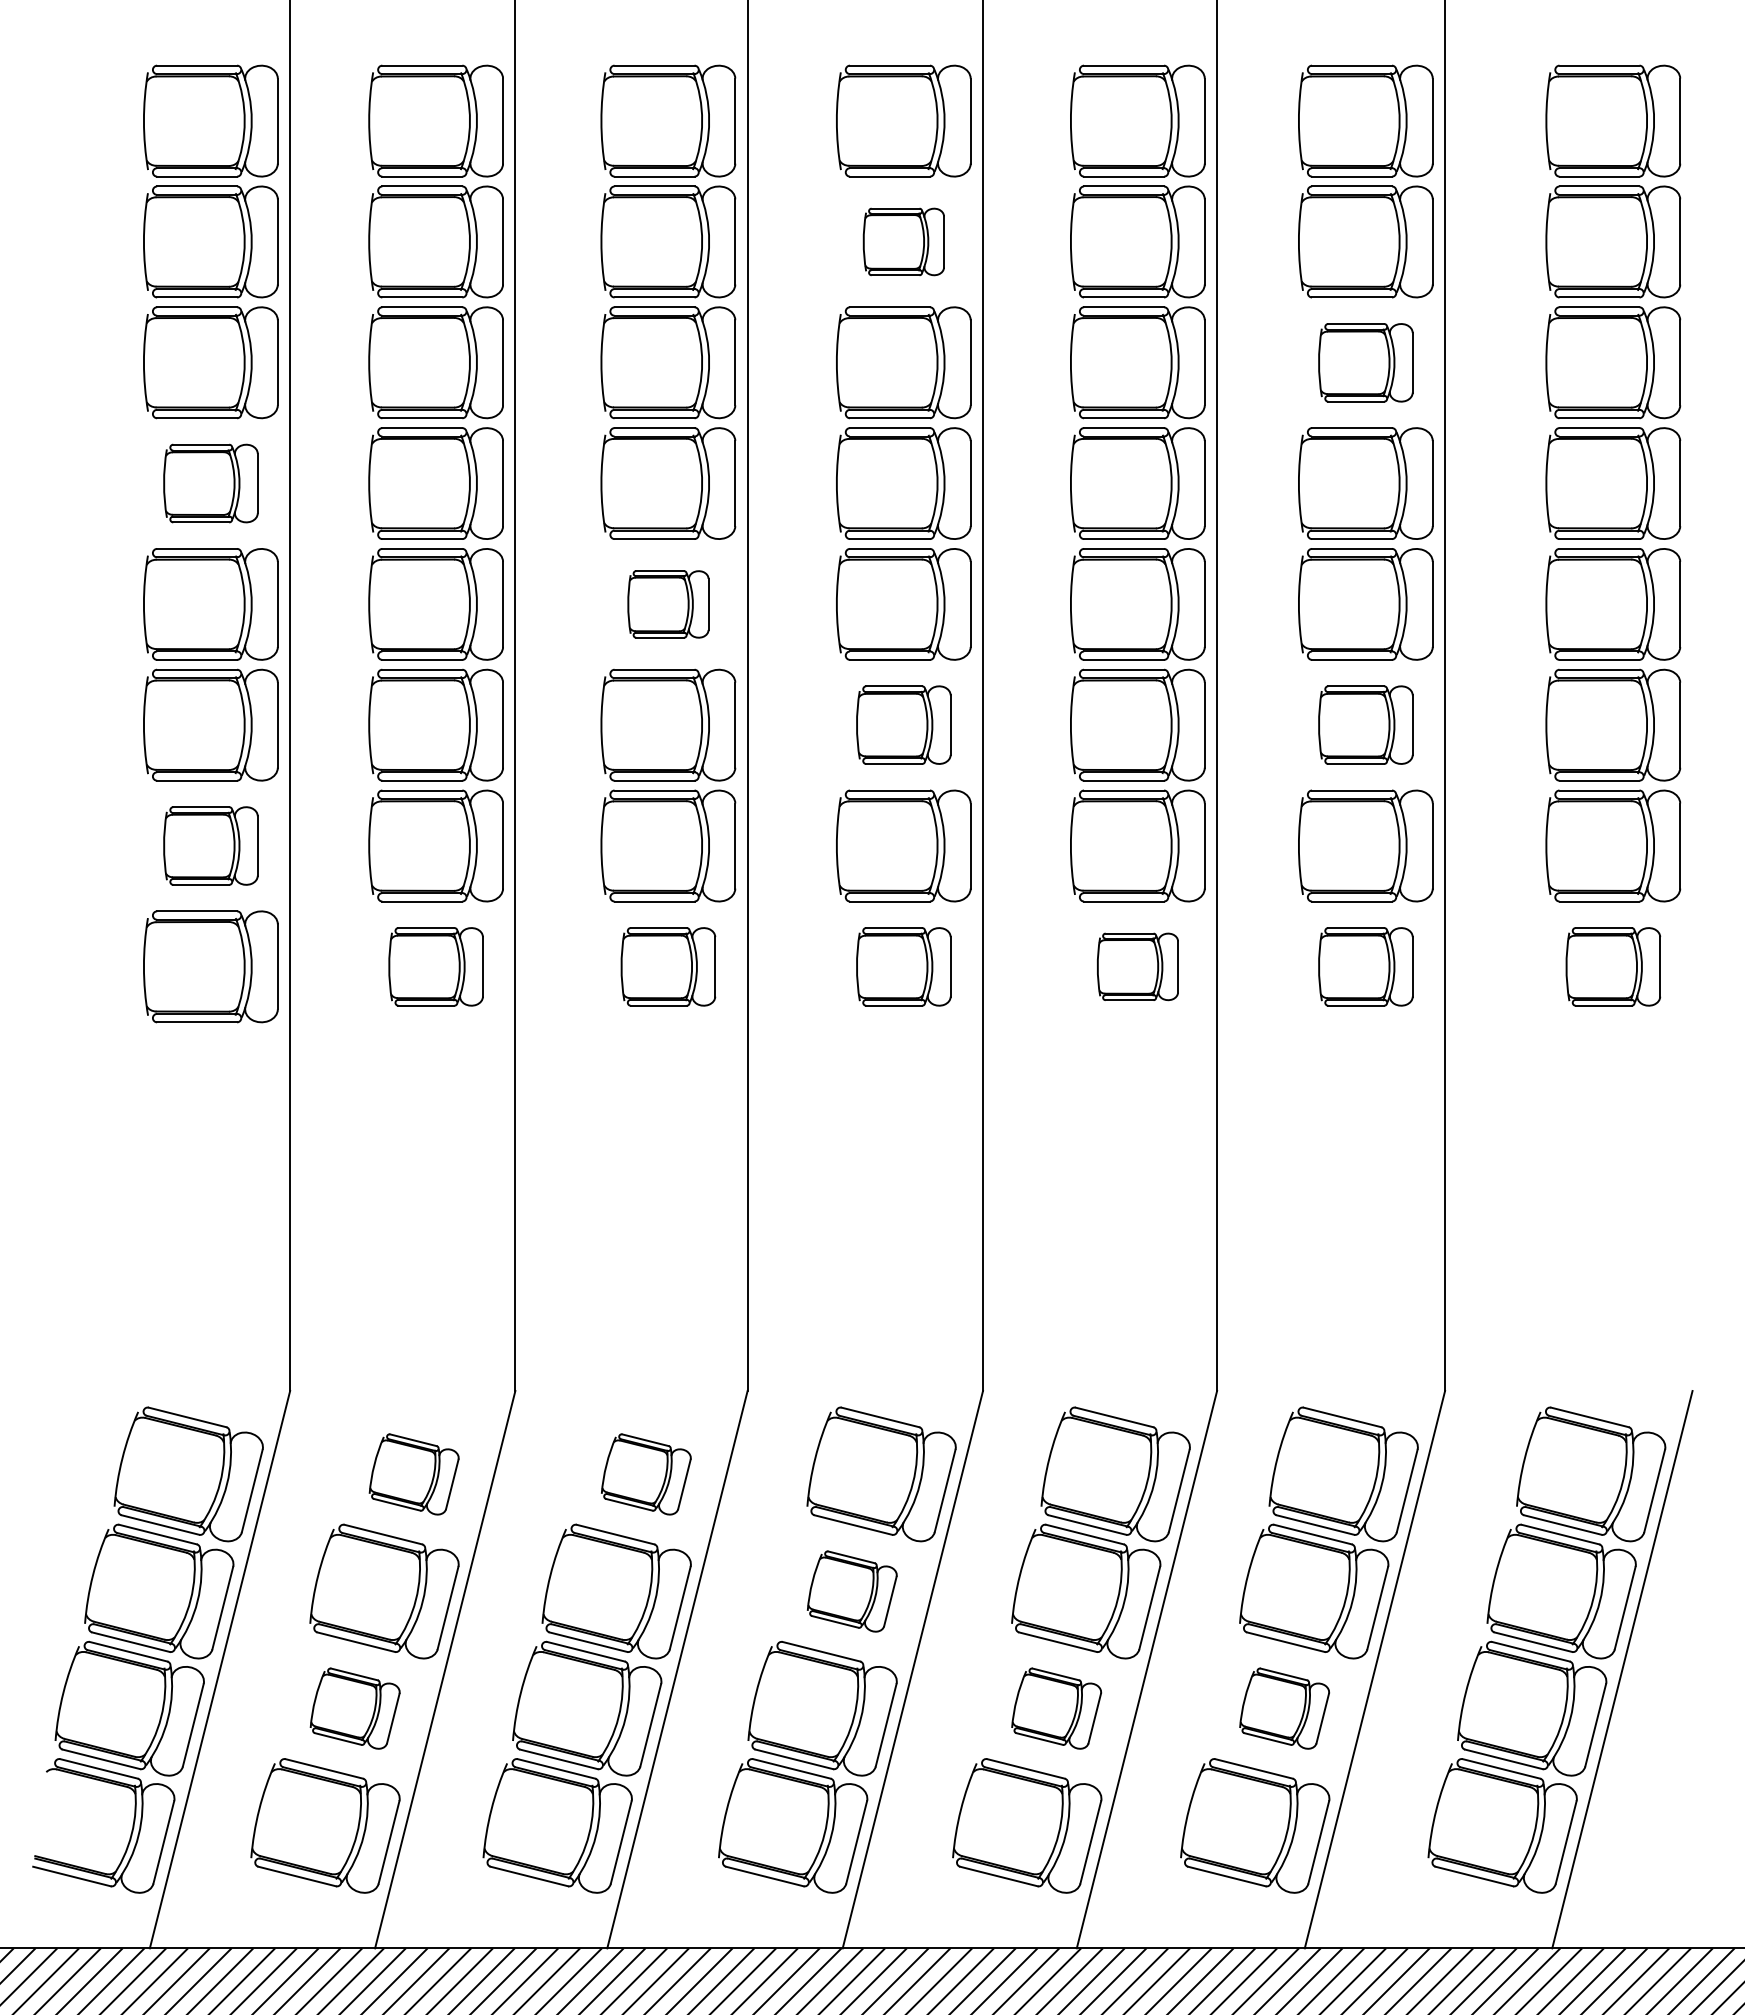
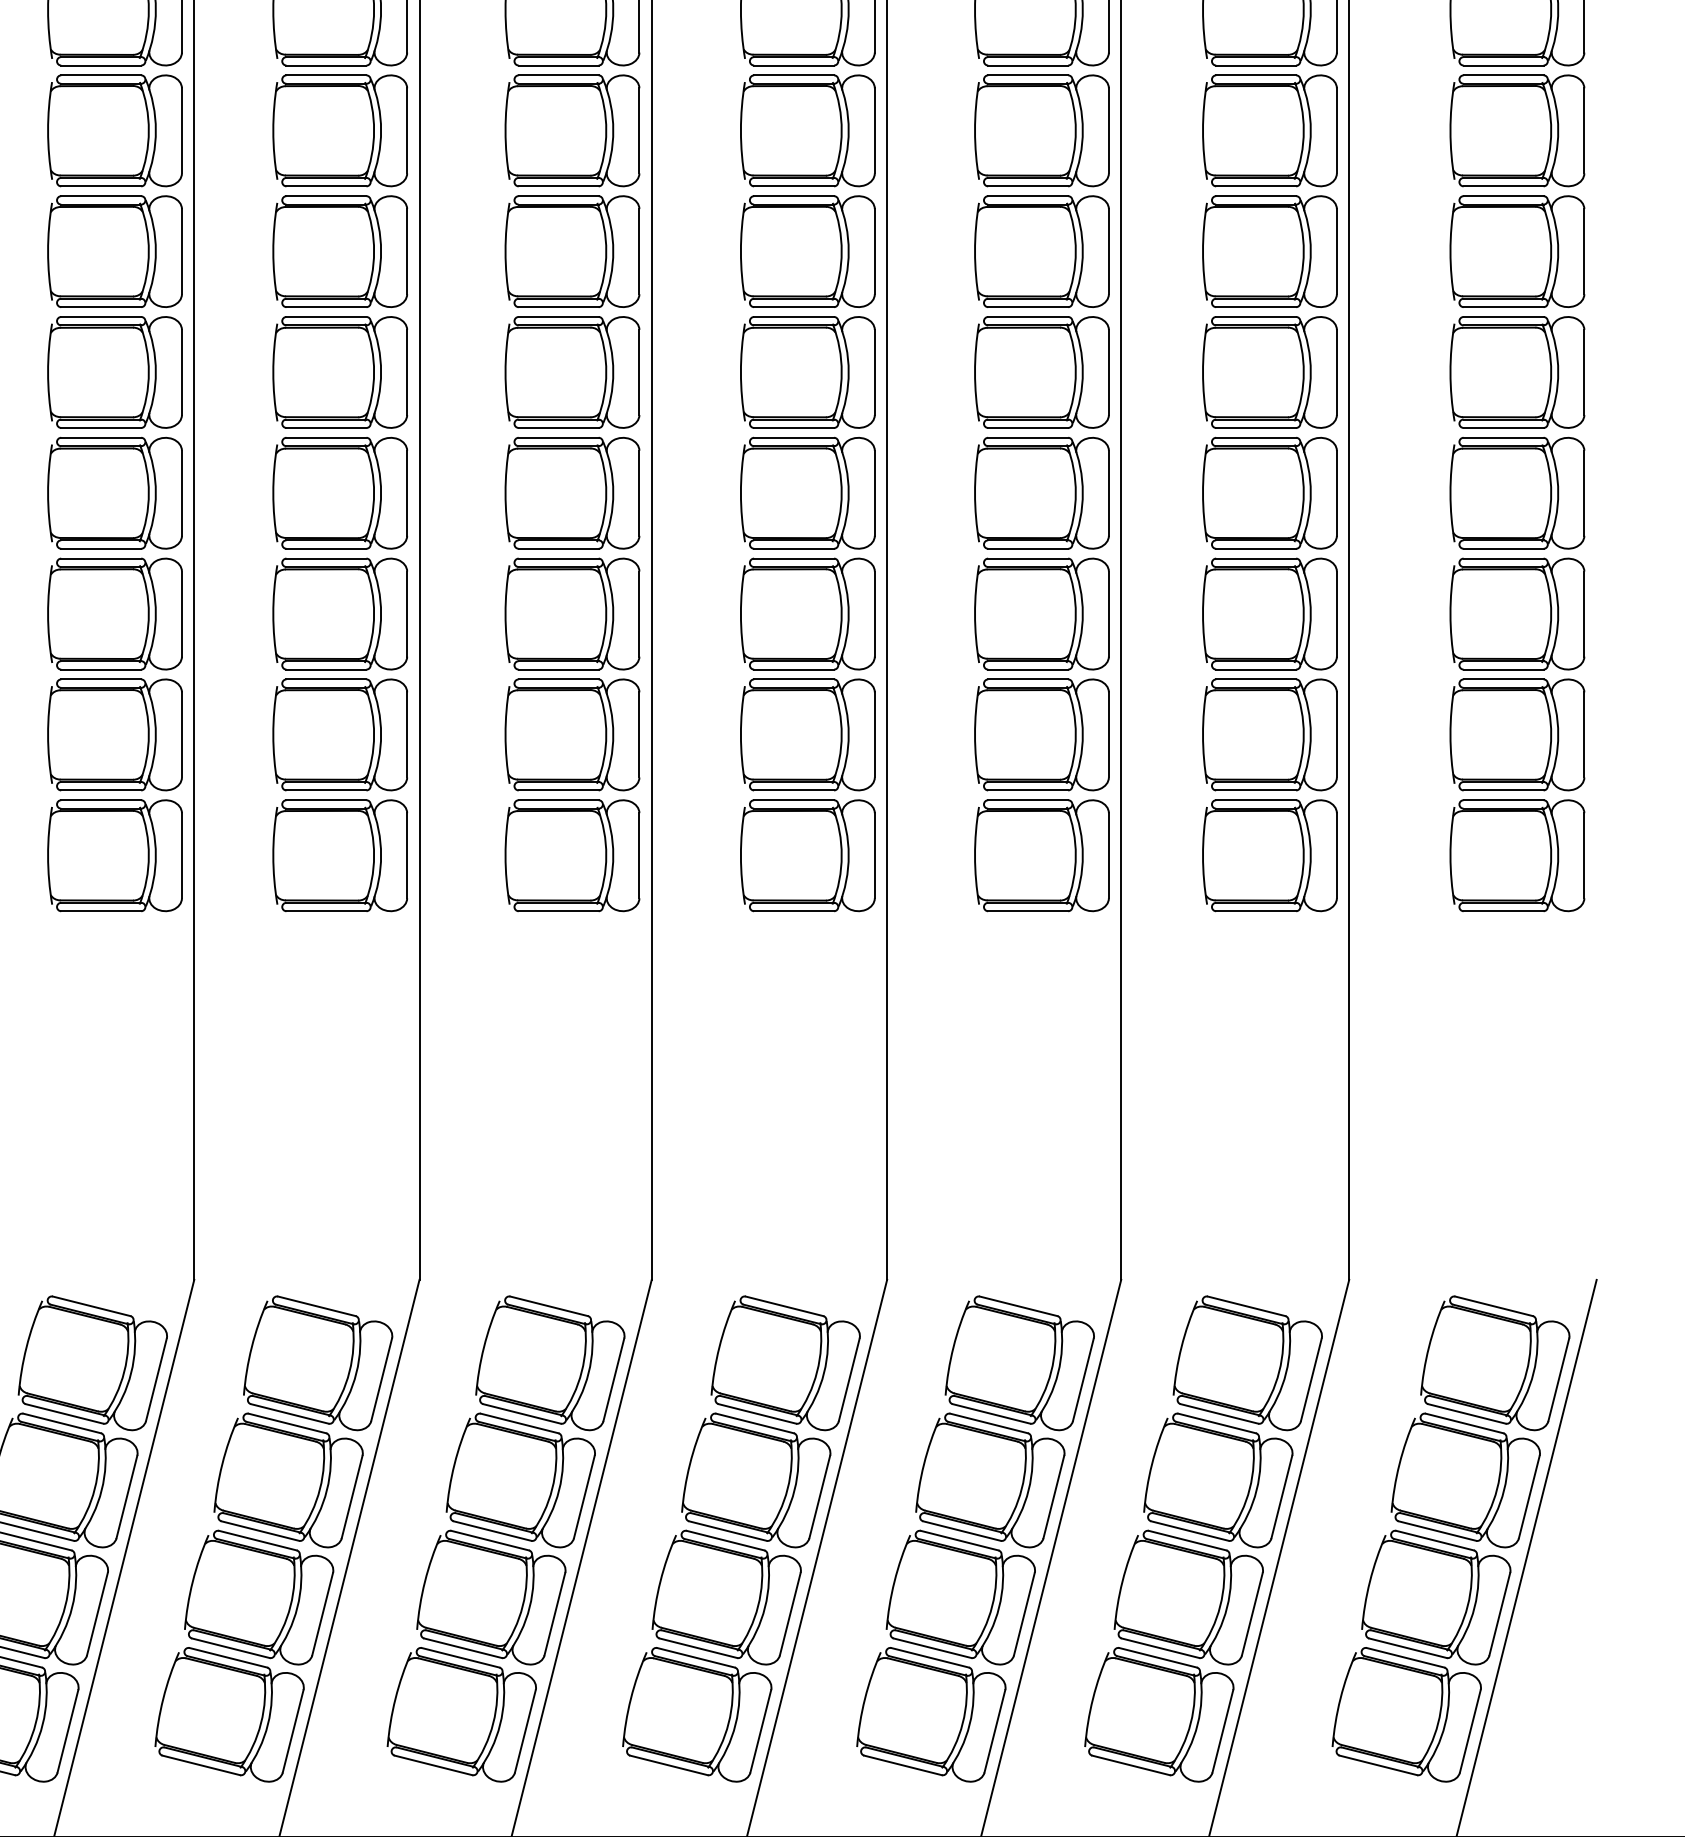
part: (903, 241) -> (807, 130), size x1.67
part: (1365, 362) -> (1269, 251), size x1.43
part: (210, 483) -> (114, 372), size x1.43
part: (668, 604) -> (572, 493), size x1.67
part: (903, 724) -> (807, 613), size x1.43
part: (1365, 724) -> (1269, 613), size x1.43
part: (210, 845) -> (114, 734), size x1.43
part: (435, 966) -> (339, 855), size x1.43
part: (668, 966) -> (572, 855), size x1.43
part: (903, 966) -> (807, 855), size x1.43
part: (1137, 966) -> (1041, 855), size x1.67
part: (1365, 966) -> (1269, 855), size x1.43
part: (1613, 966) -> (1517, 855), size x1.43
part: (414, 1474) -> (318, 1363), size x1.67
part: (646, 1474) -> (550, 1363), size x1.67
part: (852, 1591) -> (756, 1480), size x1.67
part: (355, 1708) -> (259, 1597), size x1.67
part: (1056, 1708) -> (960, 1597), size x1.67
part: (1284, 1708) -> (1188, 1597), size x1.67

